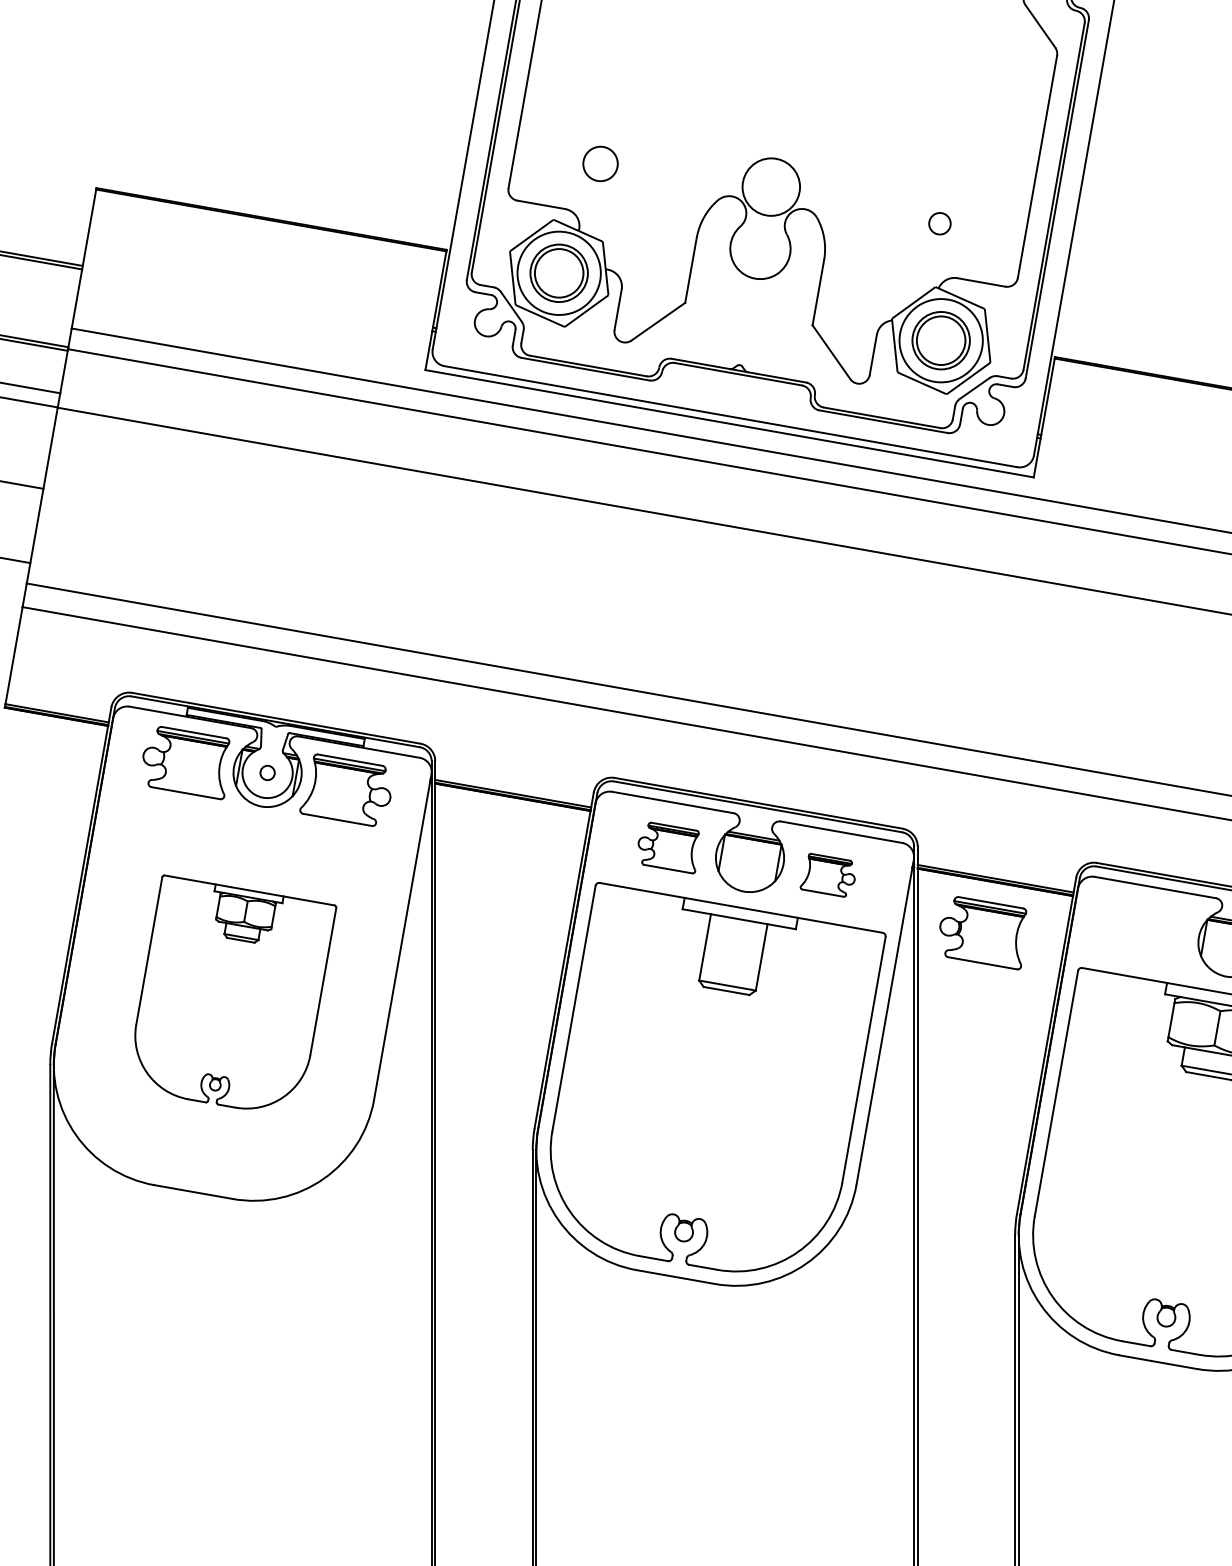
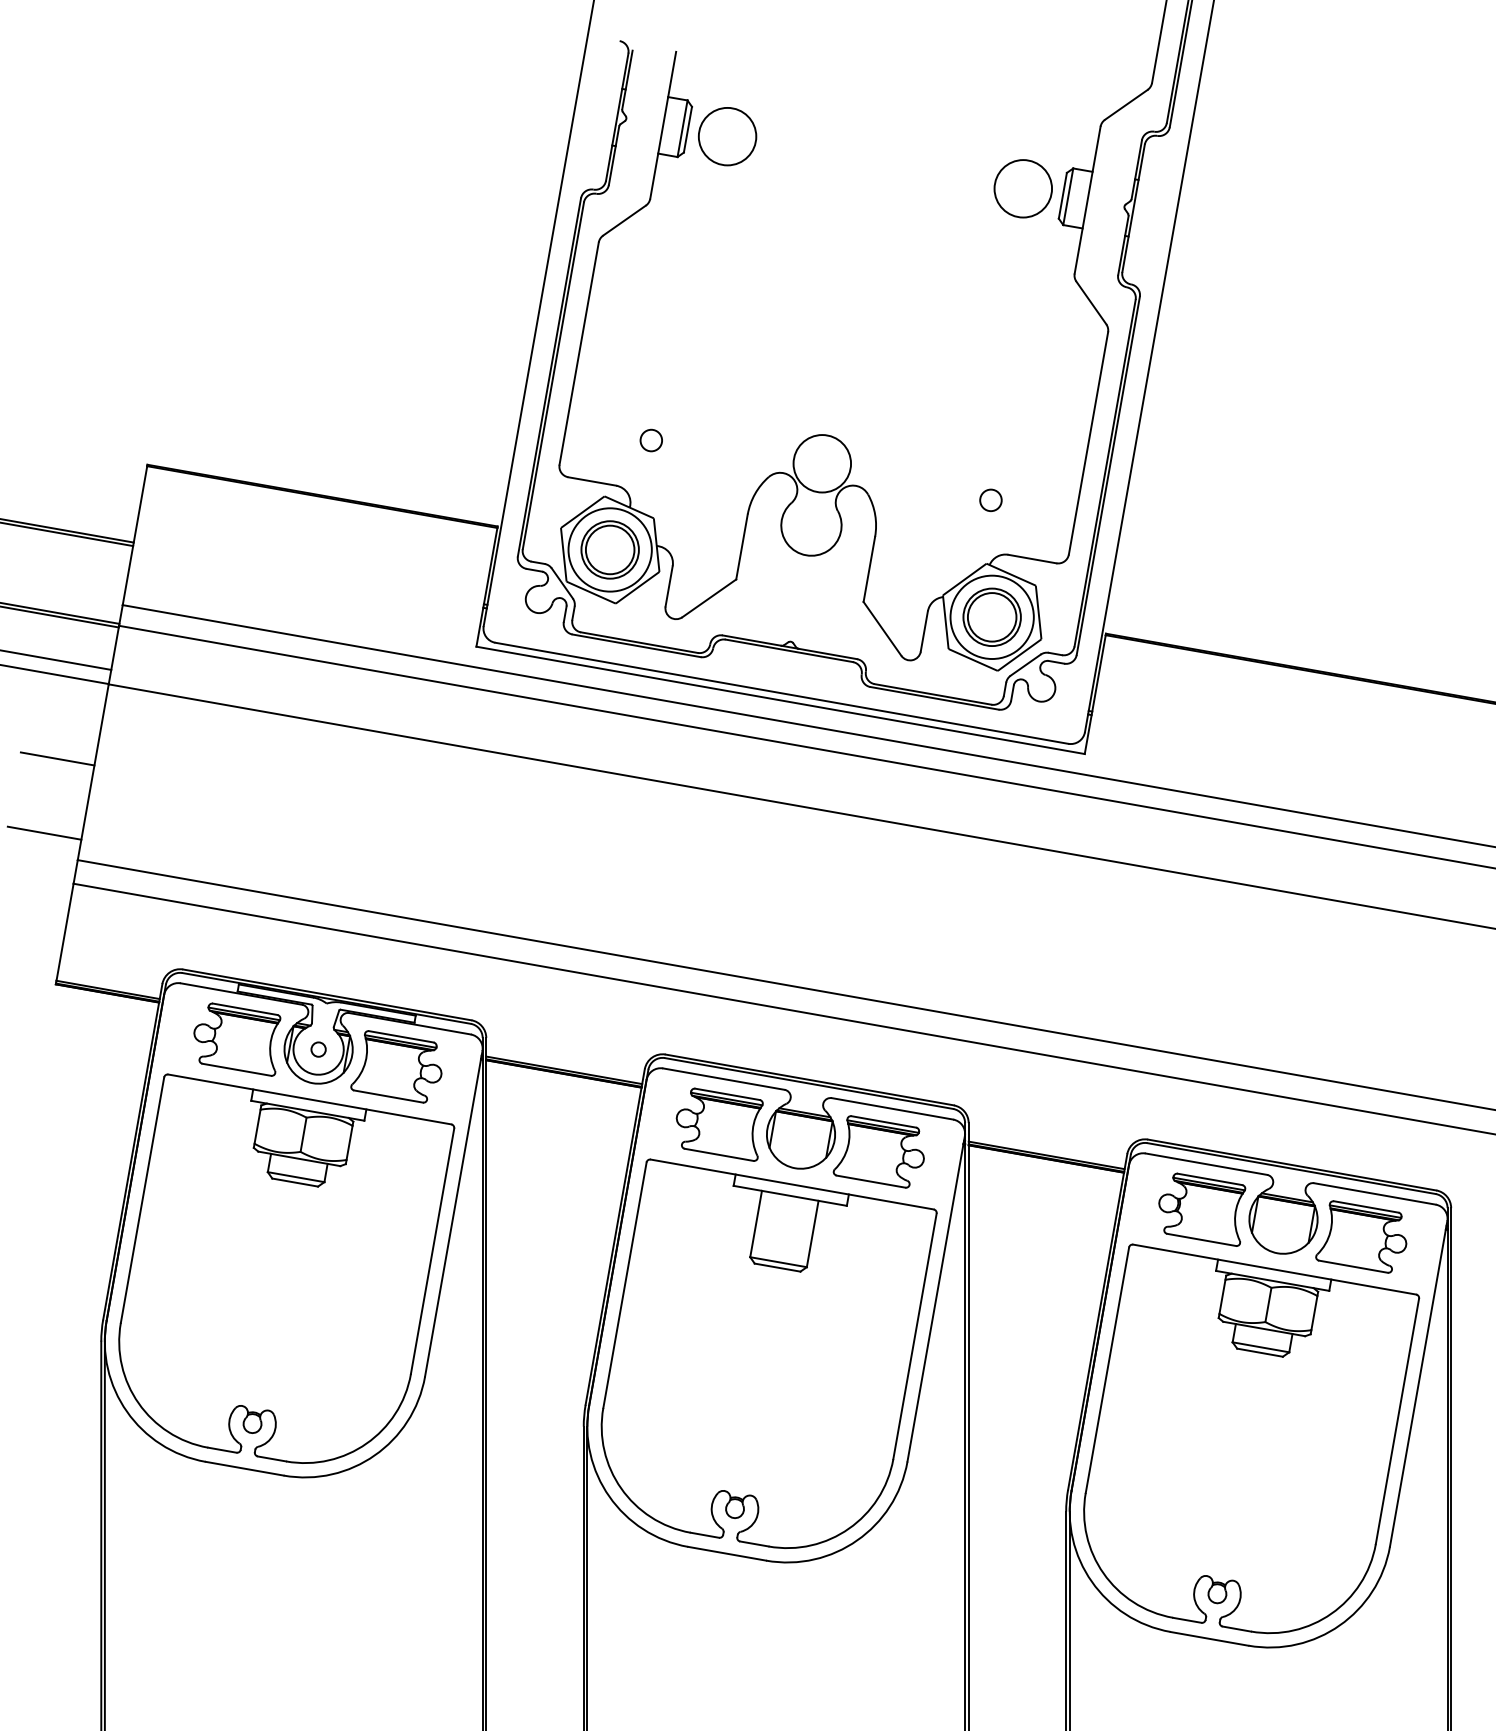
circle: (599, 163) -> (650, 440), size x0.62
part: (668, 847) -> (719, 1124), size x1.43
part: (827, 874) -> (878, 1151), size x1.67
part: (983, 932) -> (1202, 1209), moved
part: (235, 991) -> (286, 1268), size x1.67

